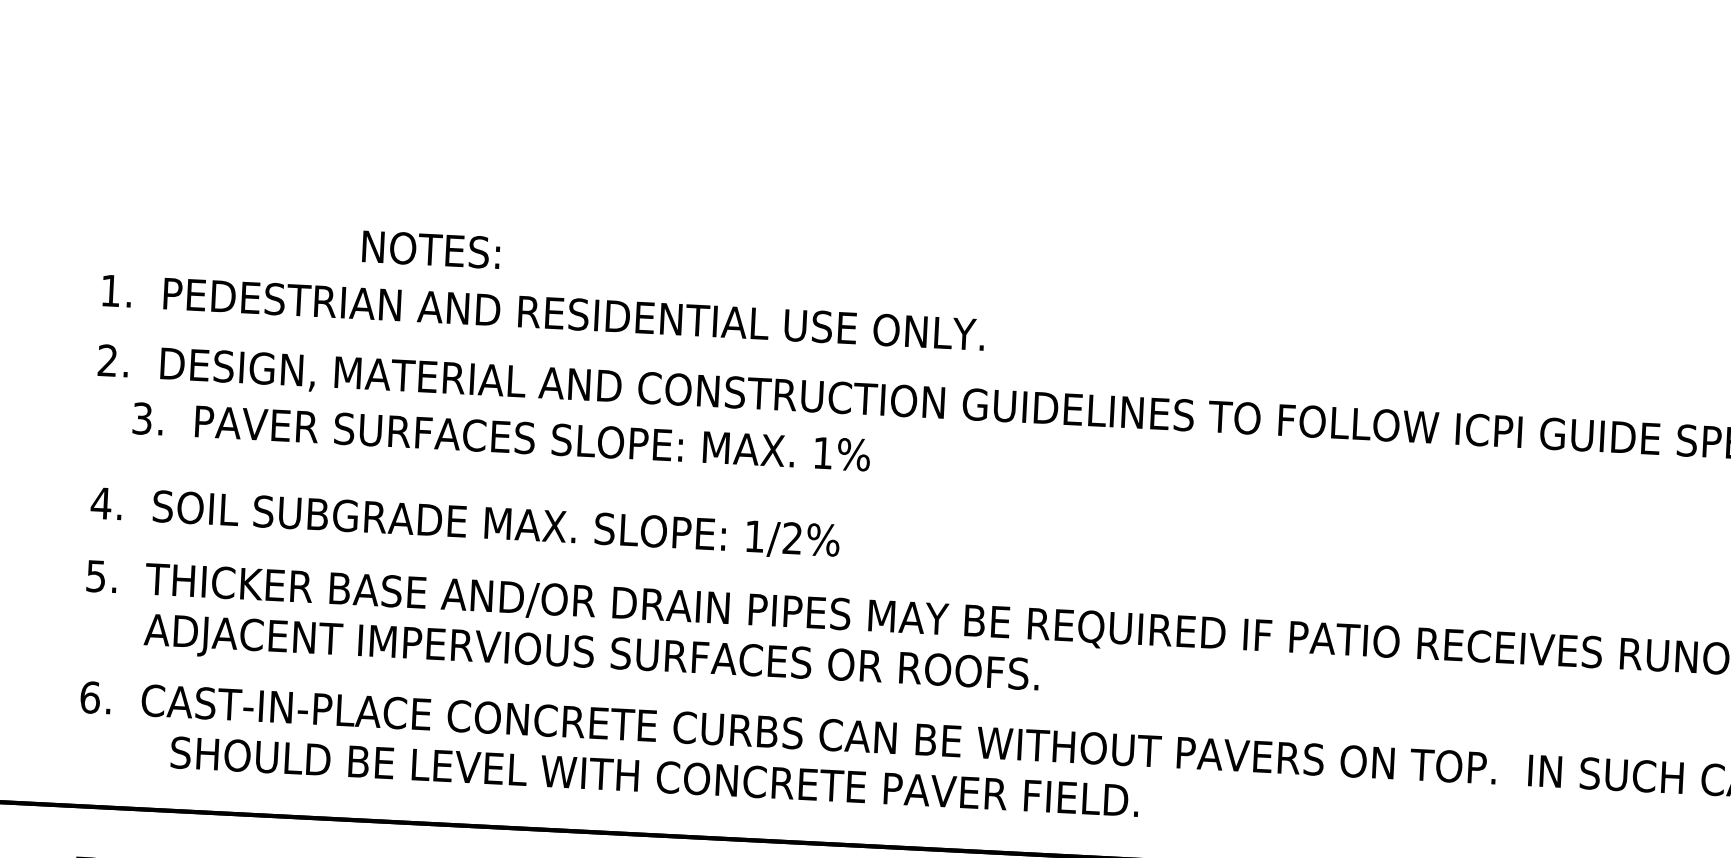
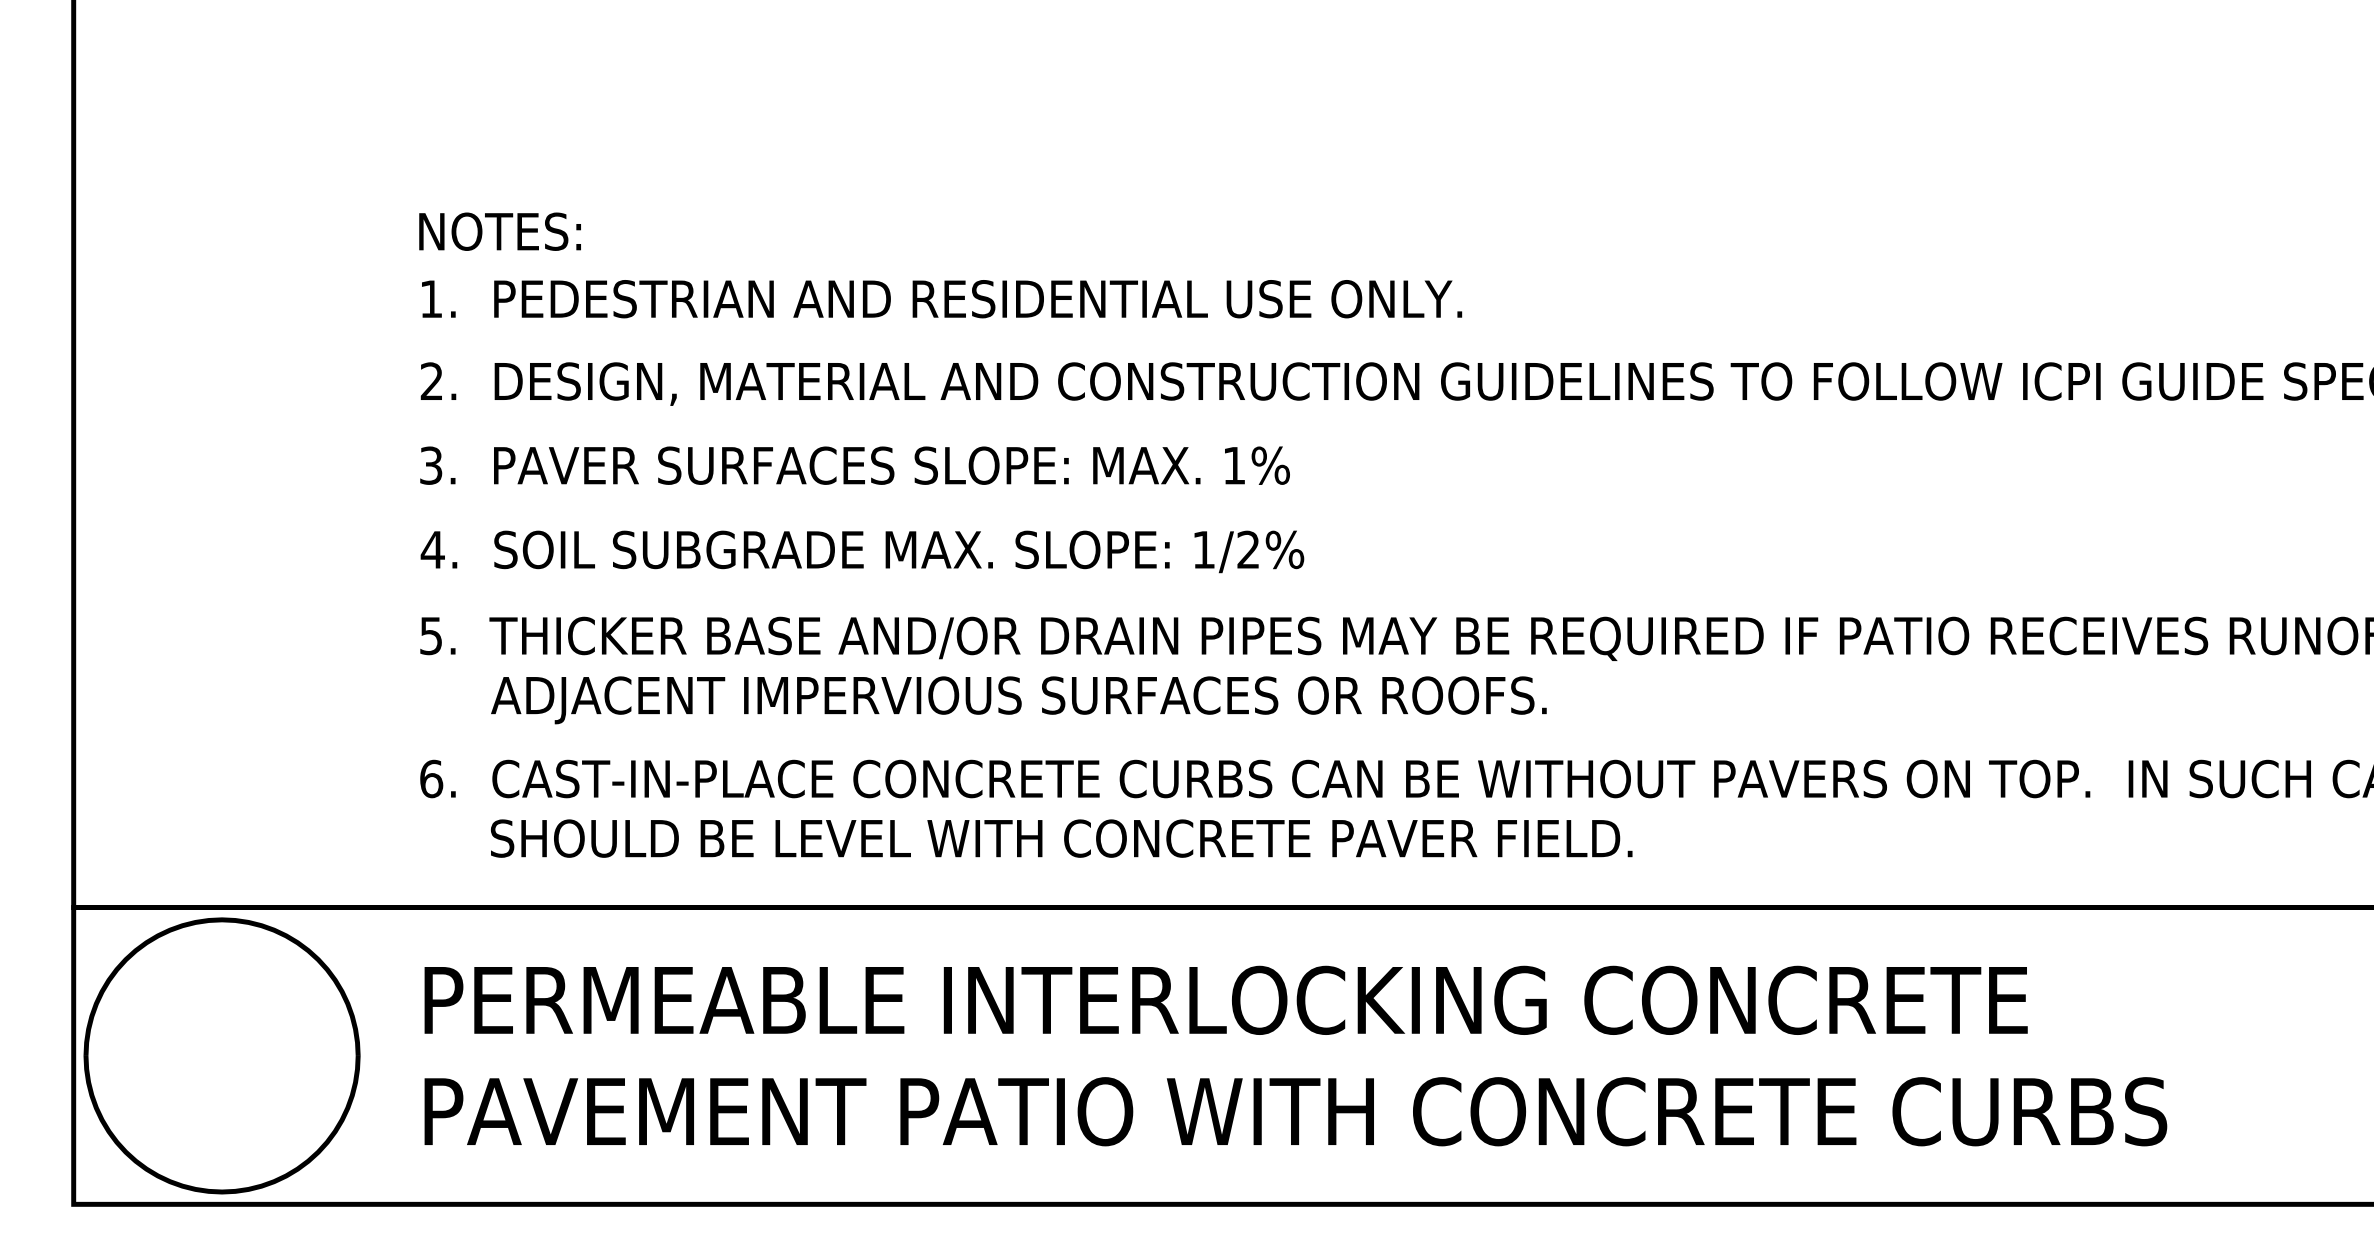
text: (430, 249) -> (499, 231), moved
text: (501, 436) -> (854, 465), moved
text: (654, 776) -> (1061, 838), moved

